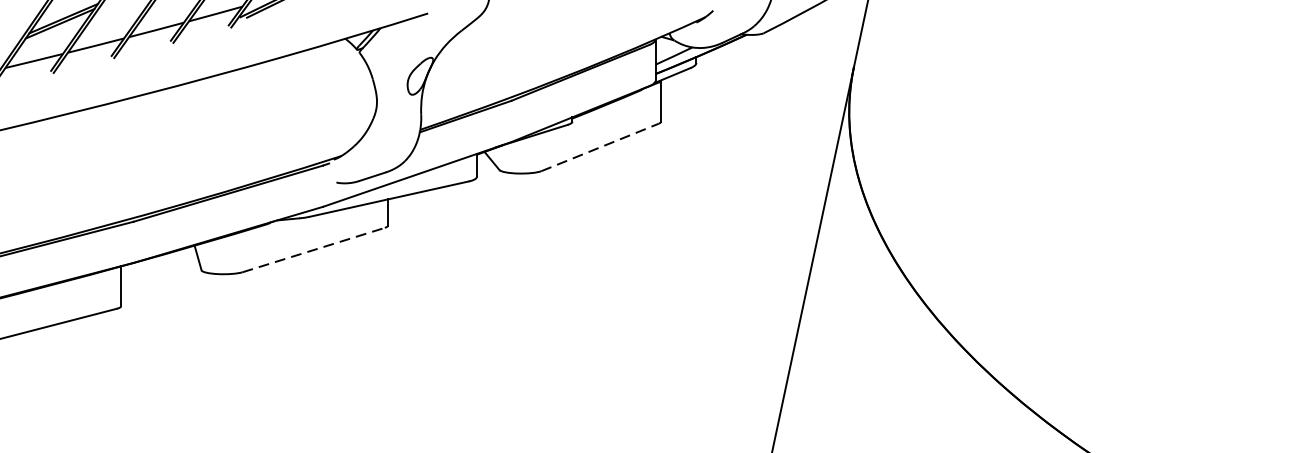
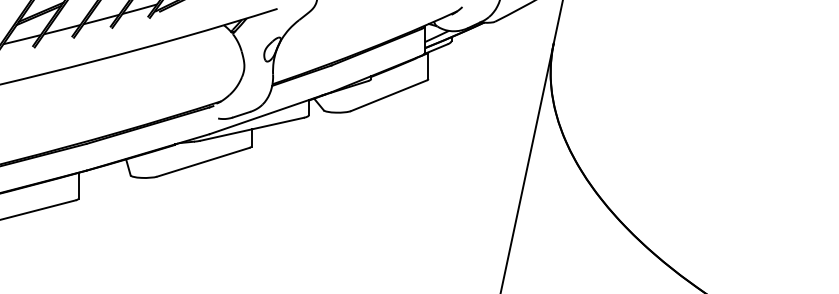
line: (600, 147) -> (389, 95), dashed -> solid
line: (313, 250) -> (203, 162), dashed -> solid

